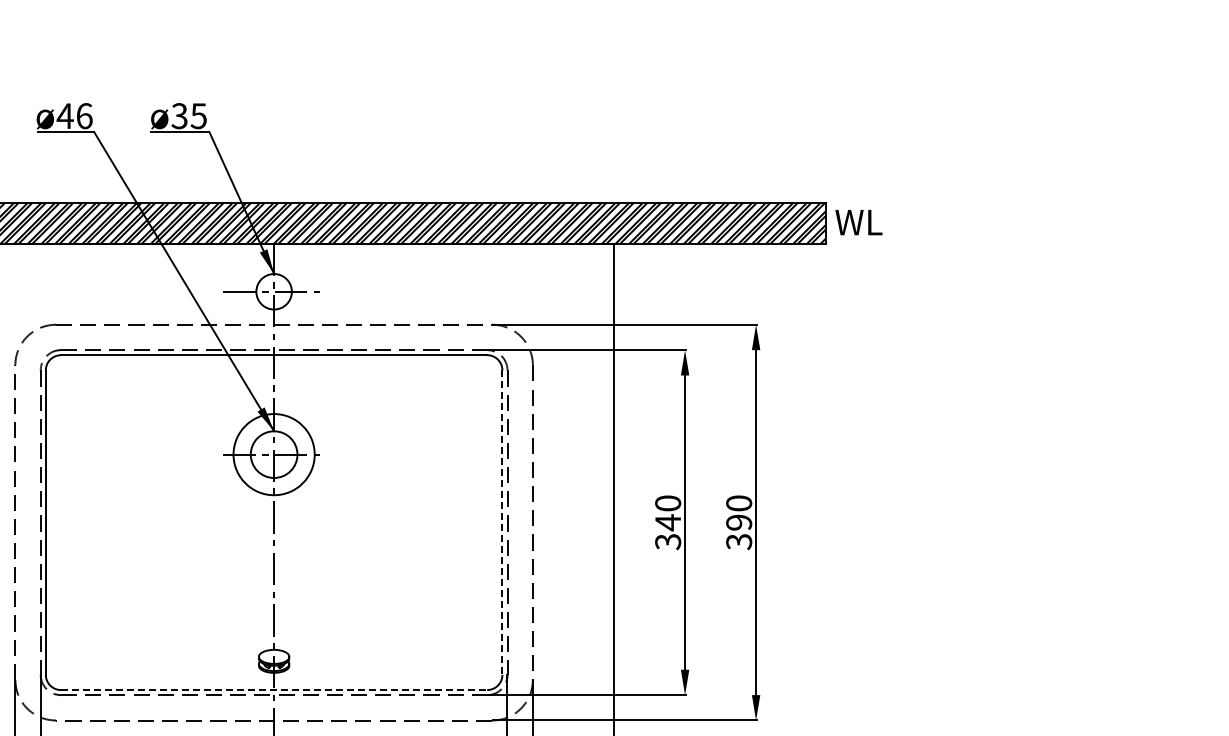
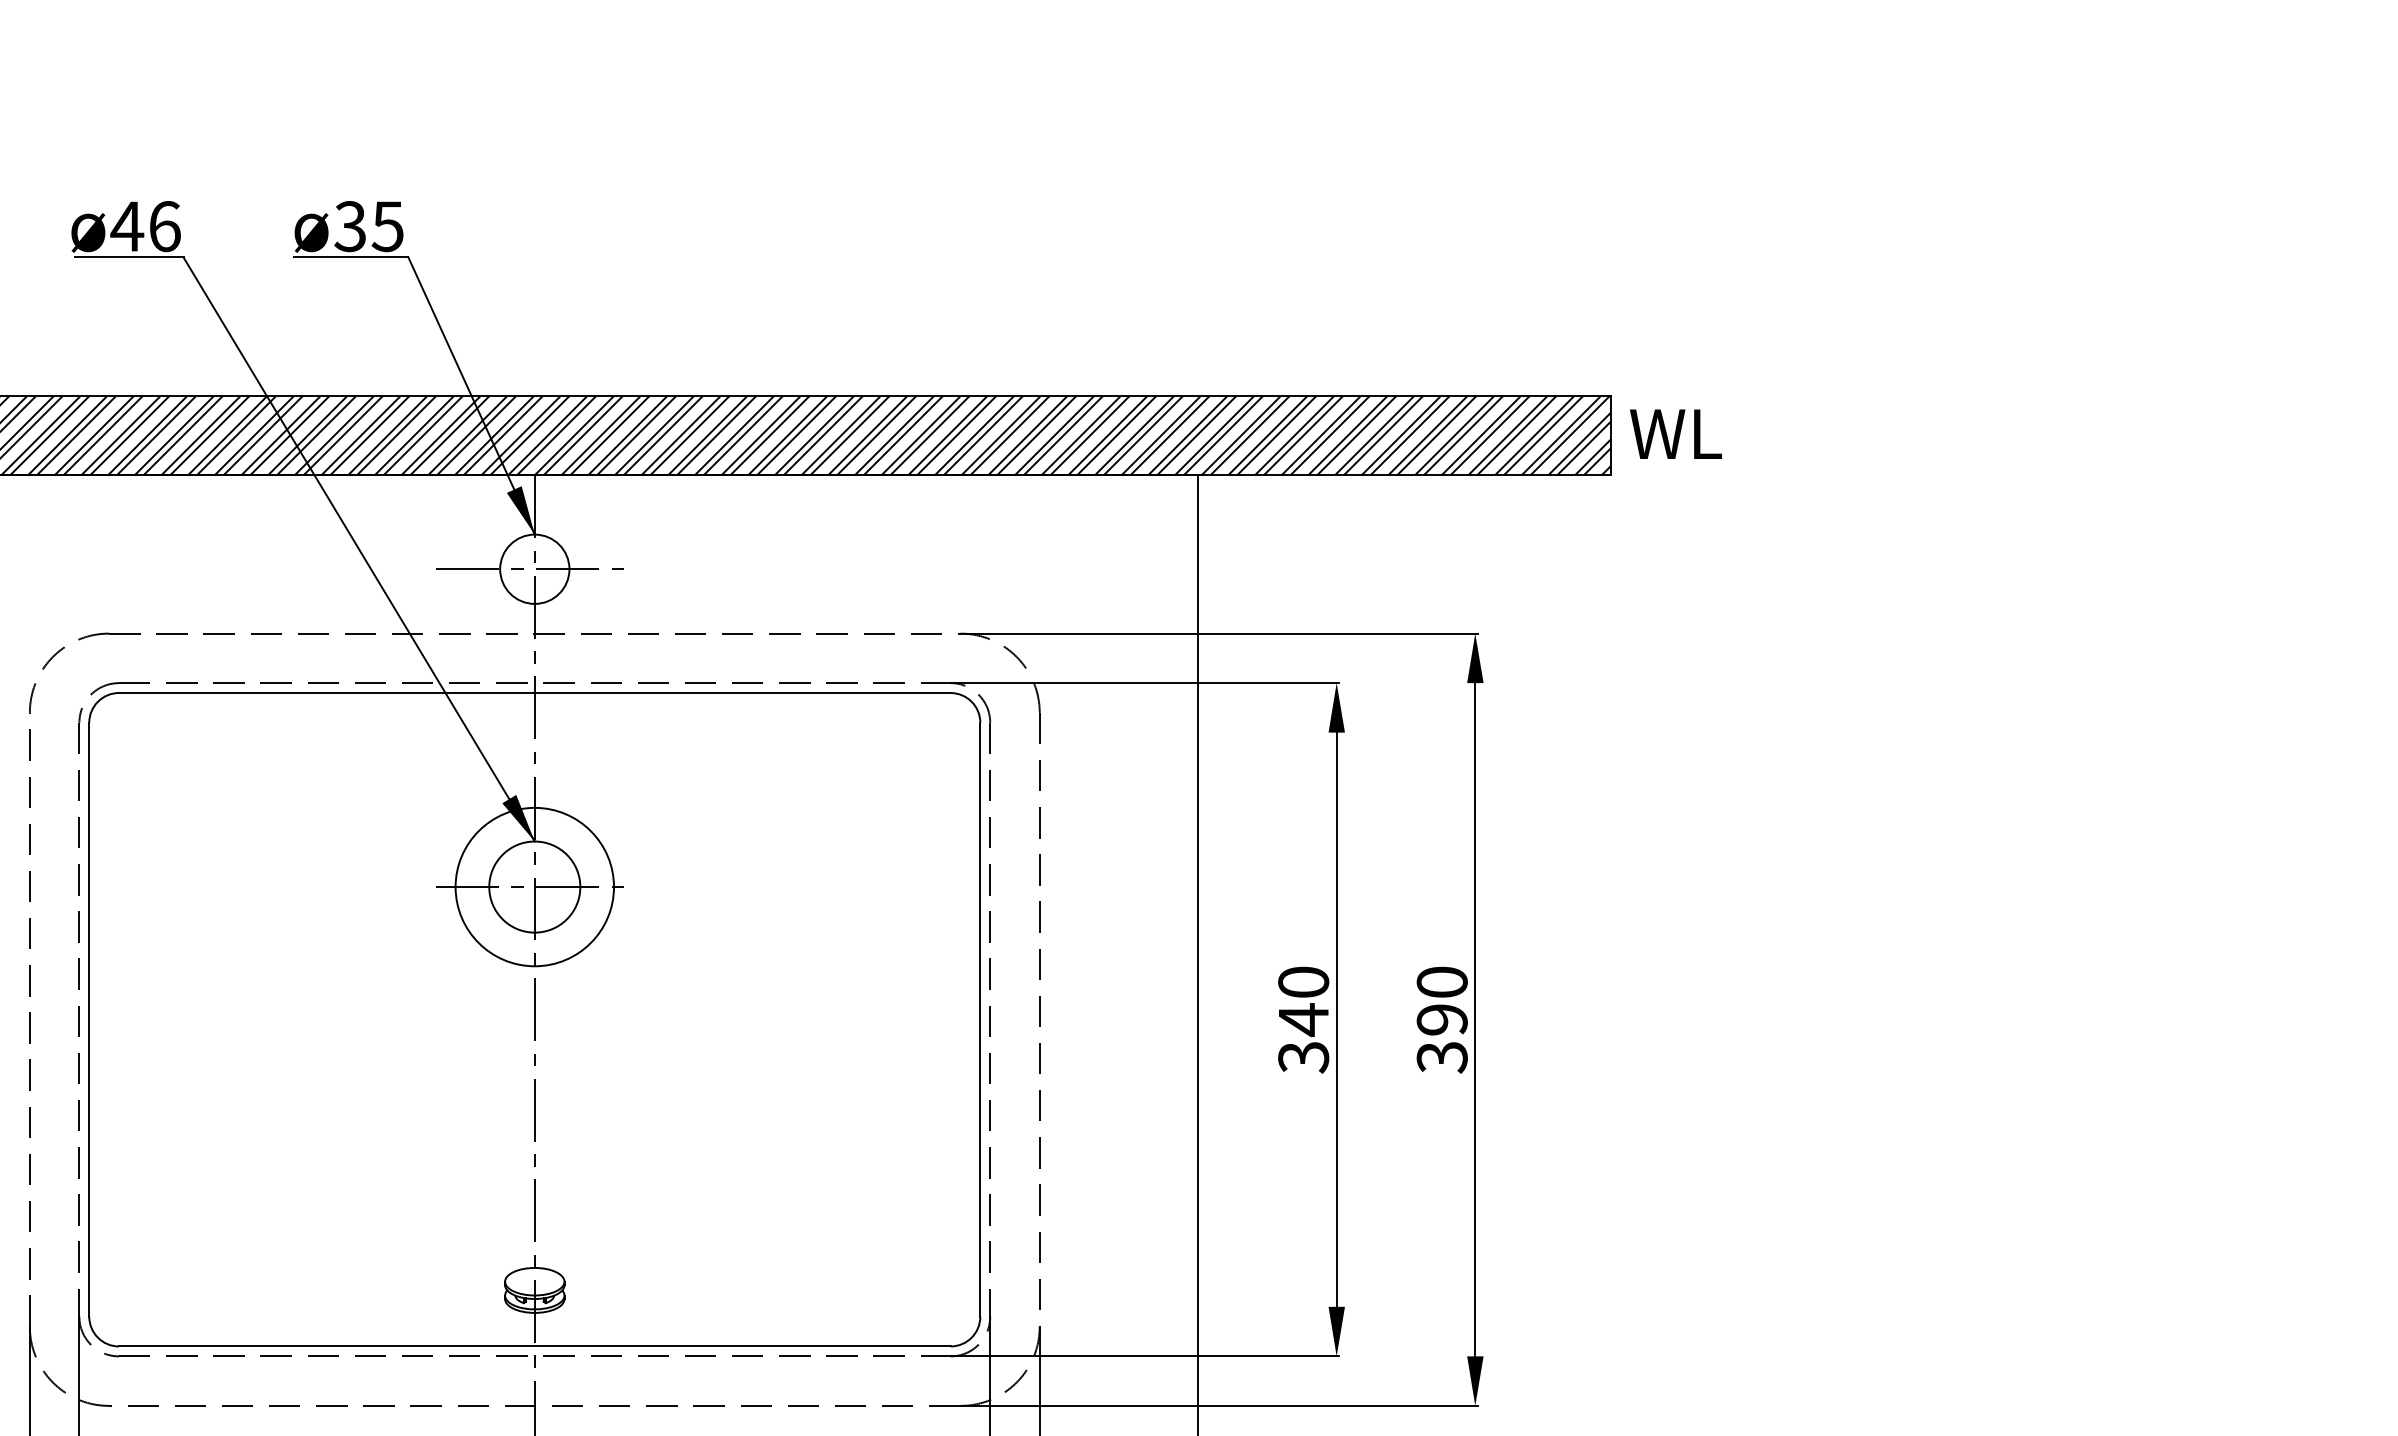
line: (502, 523) -> (980, 1021), dashed -> solid
line: (274, 690) -> (535, 1347), dashed -> solid

